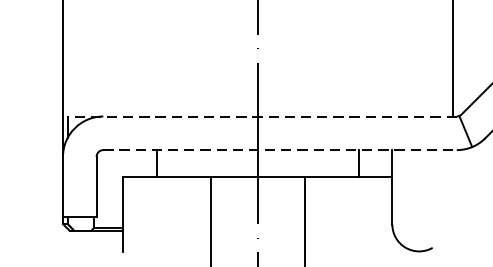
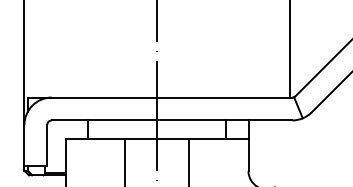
line: (261, 116) -> (159, 97), dashed -> solid
line: (280, 150) -> (172, 120), dashed -> solid

